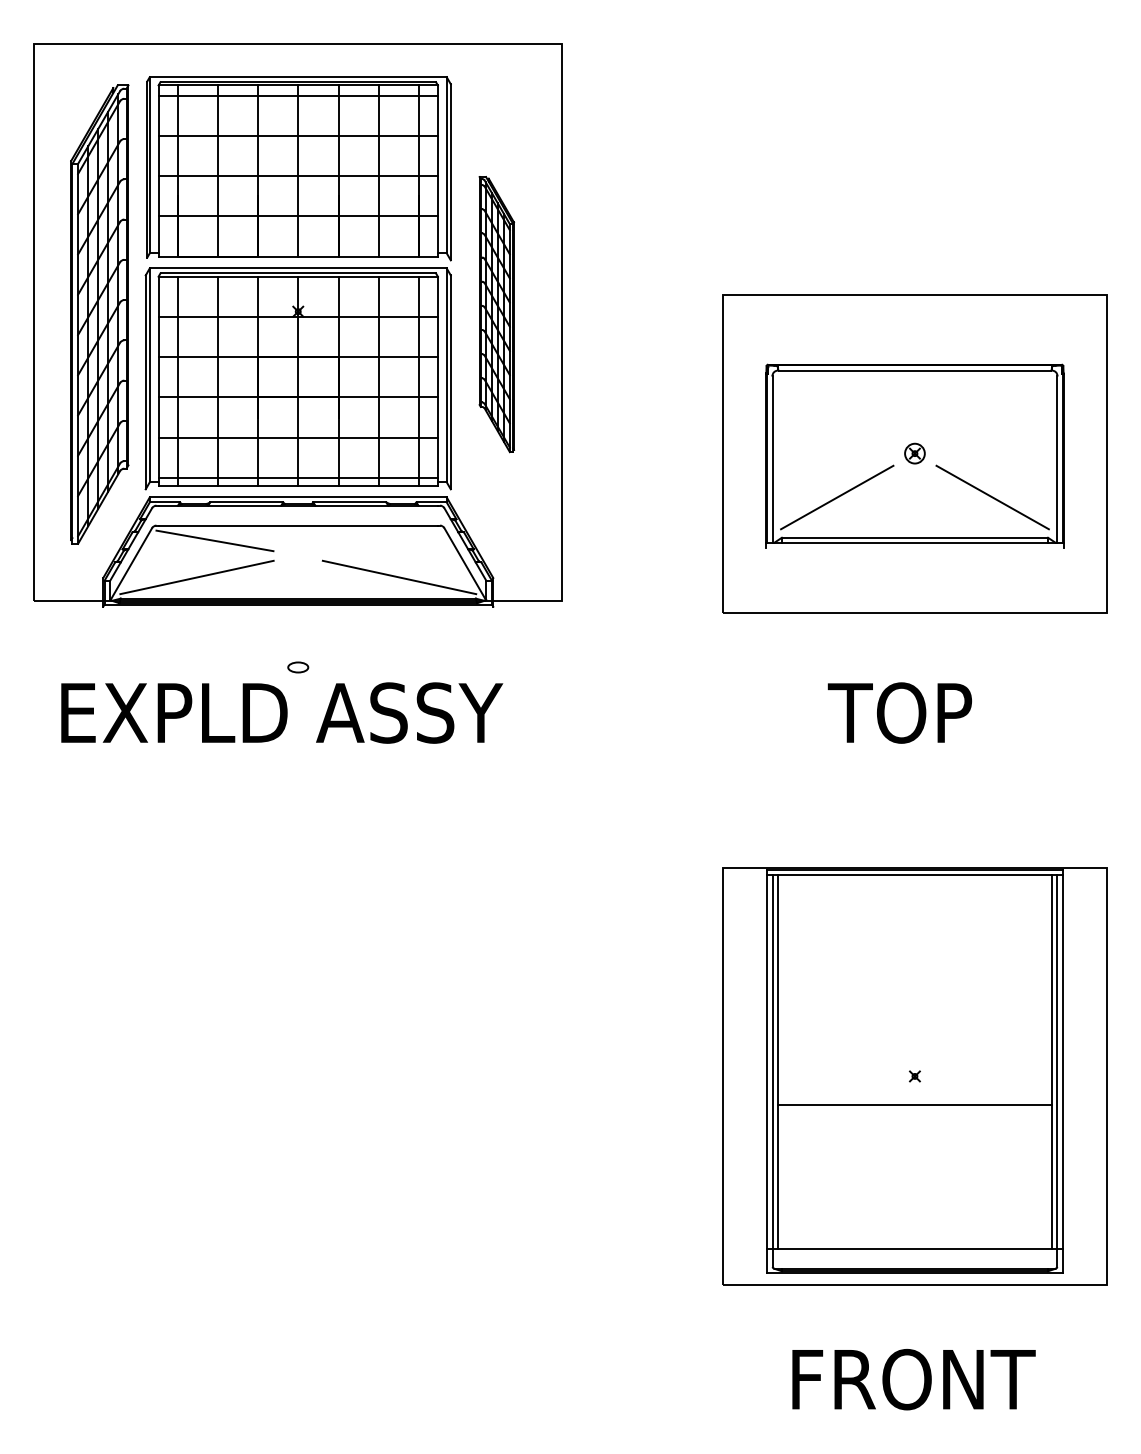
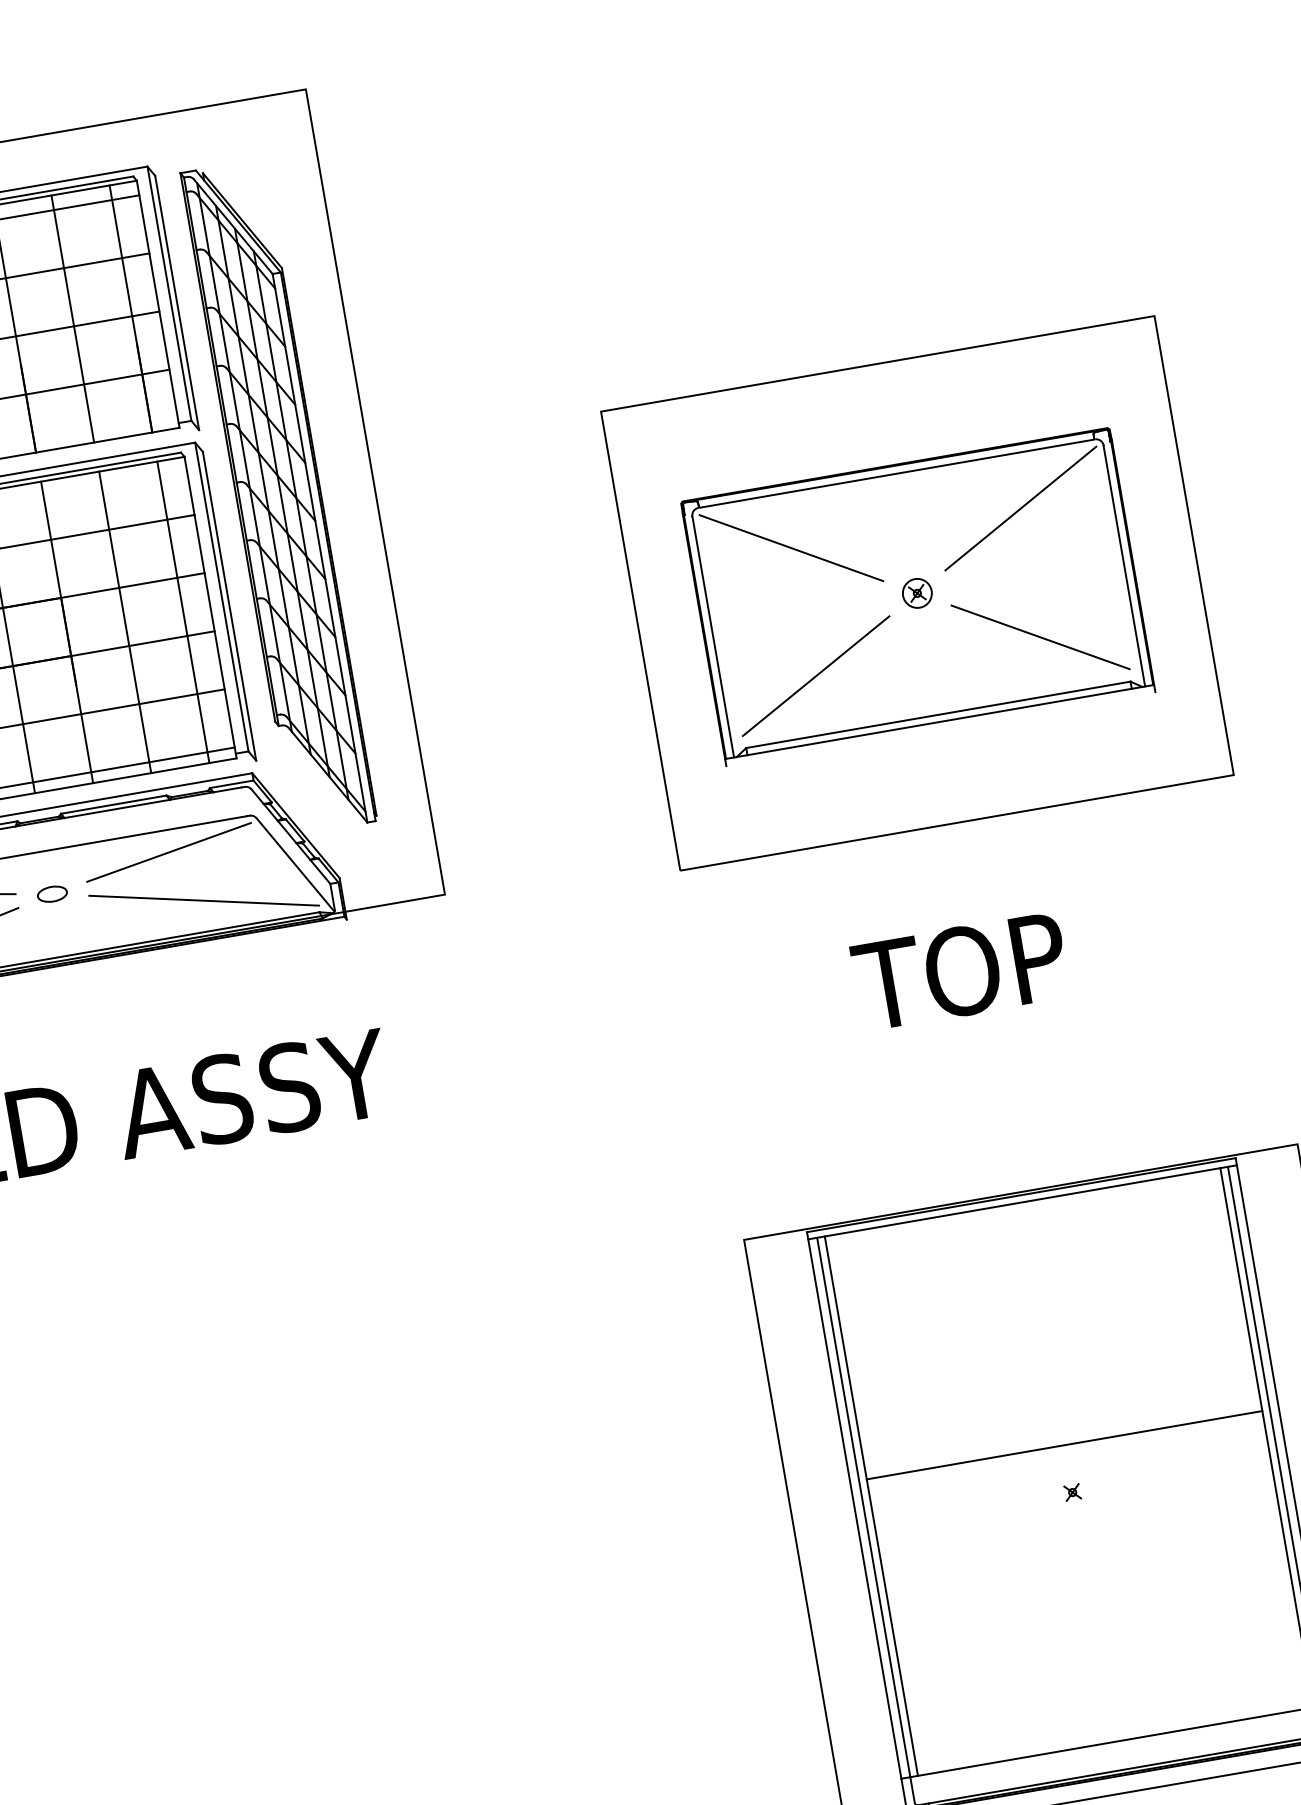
part: (496, 314) -> (278, 496), size x1.67
line: (835, 408) -> (791, 548), added
line: (994, 408) -> (1020, 508), added
line: (381, 540) -> (168, 851), added
part: (298, 667) -> (52, 894), moved
line: (914, 1104) -> (1063, 1445), moved

